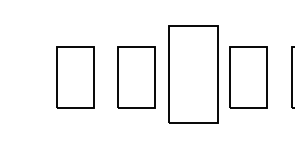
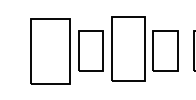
part: (74, 76) -> (49, 50), size x1.6

